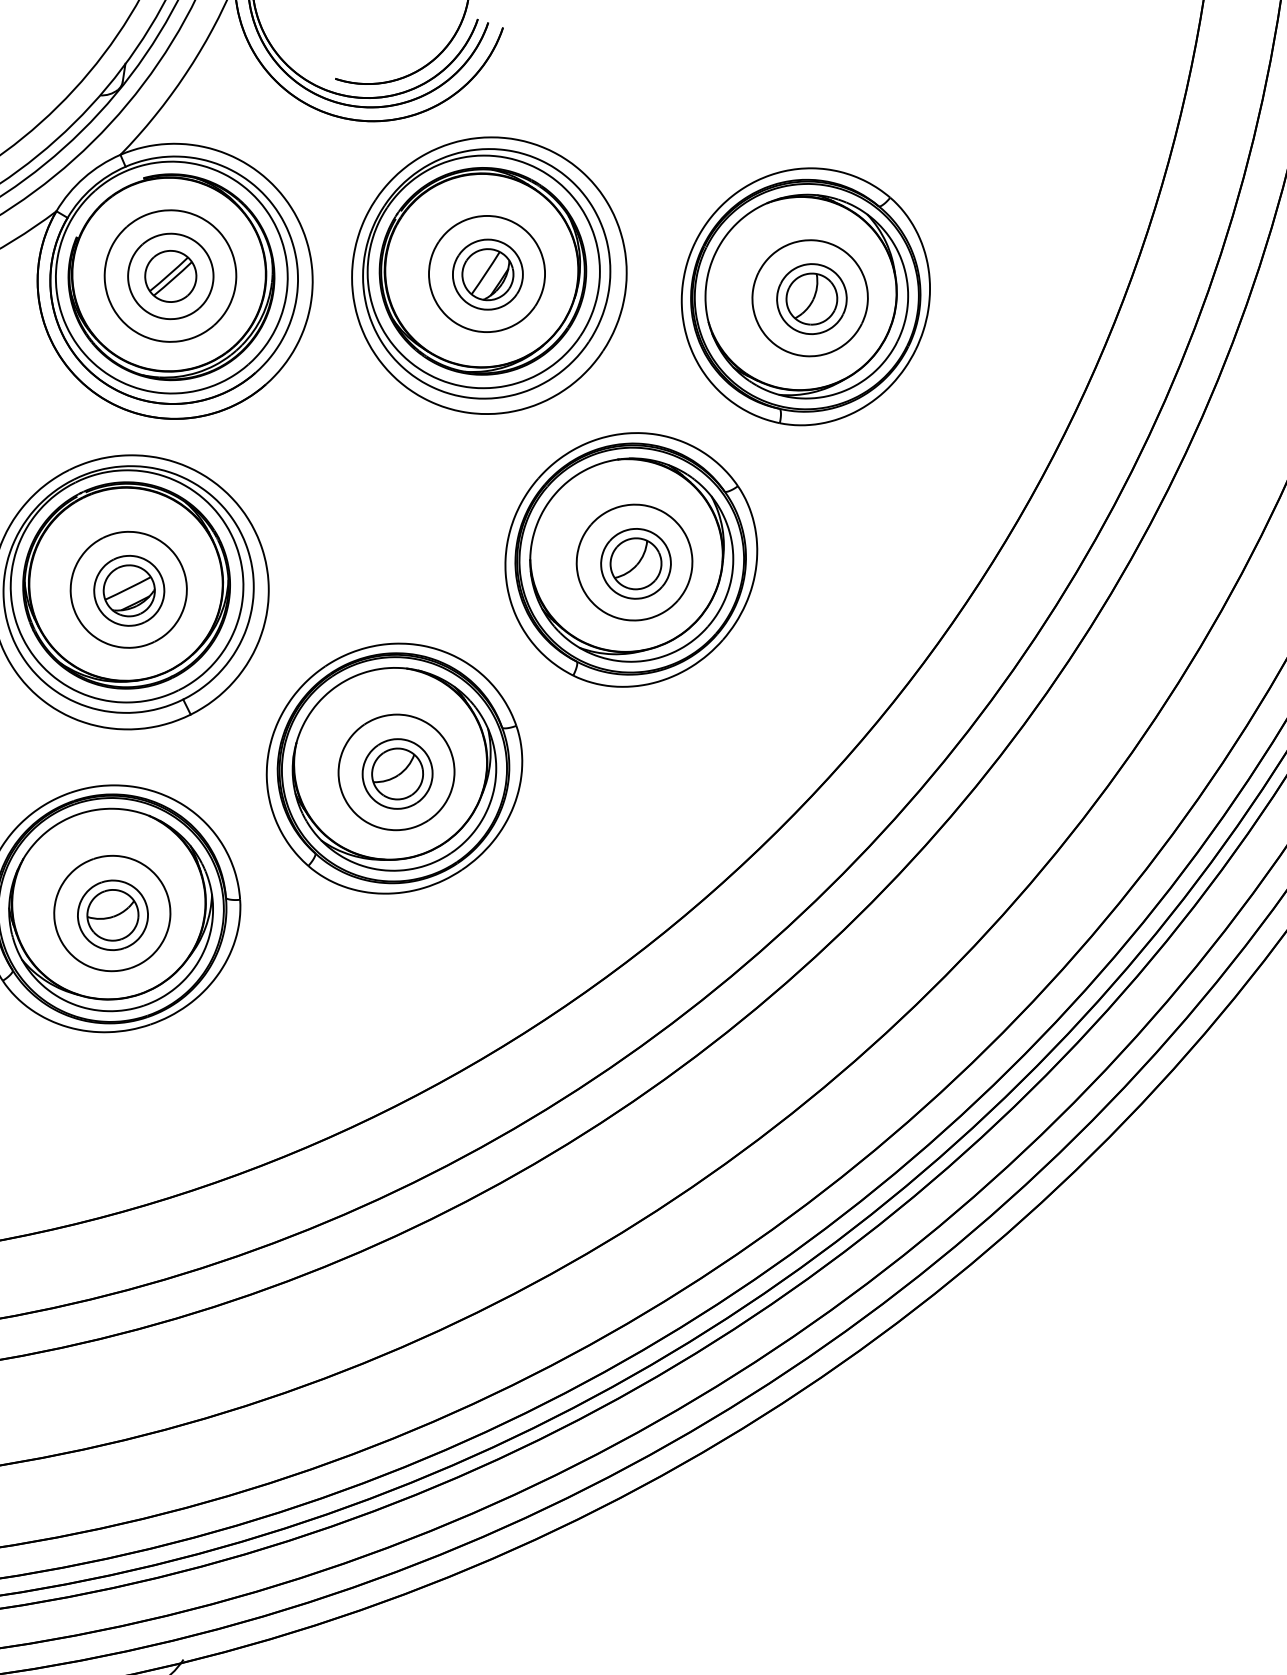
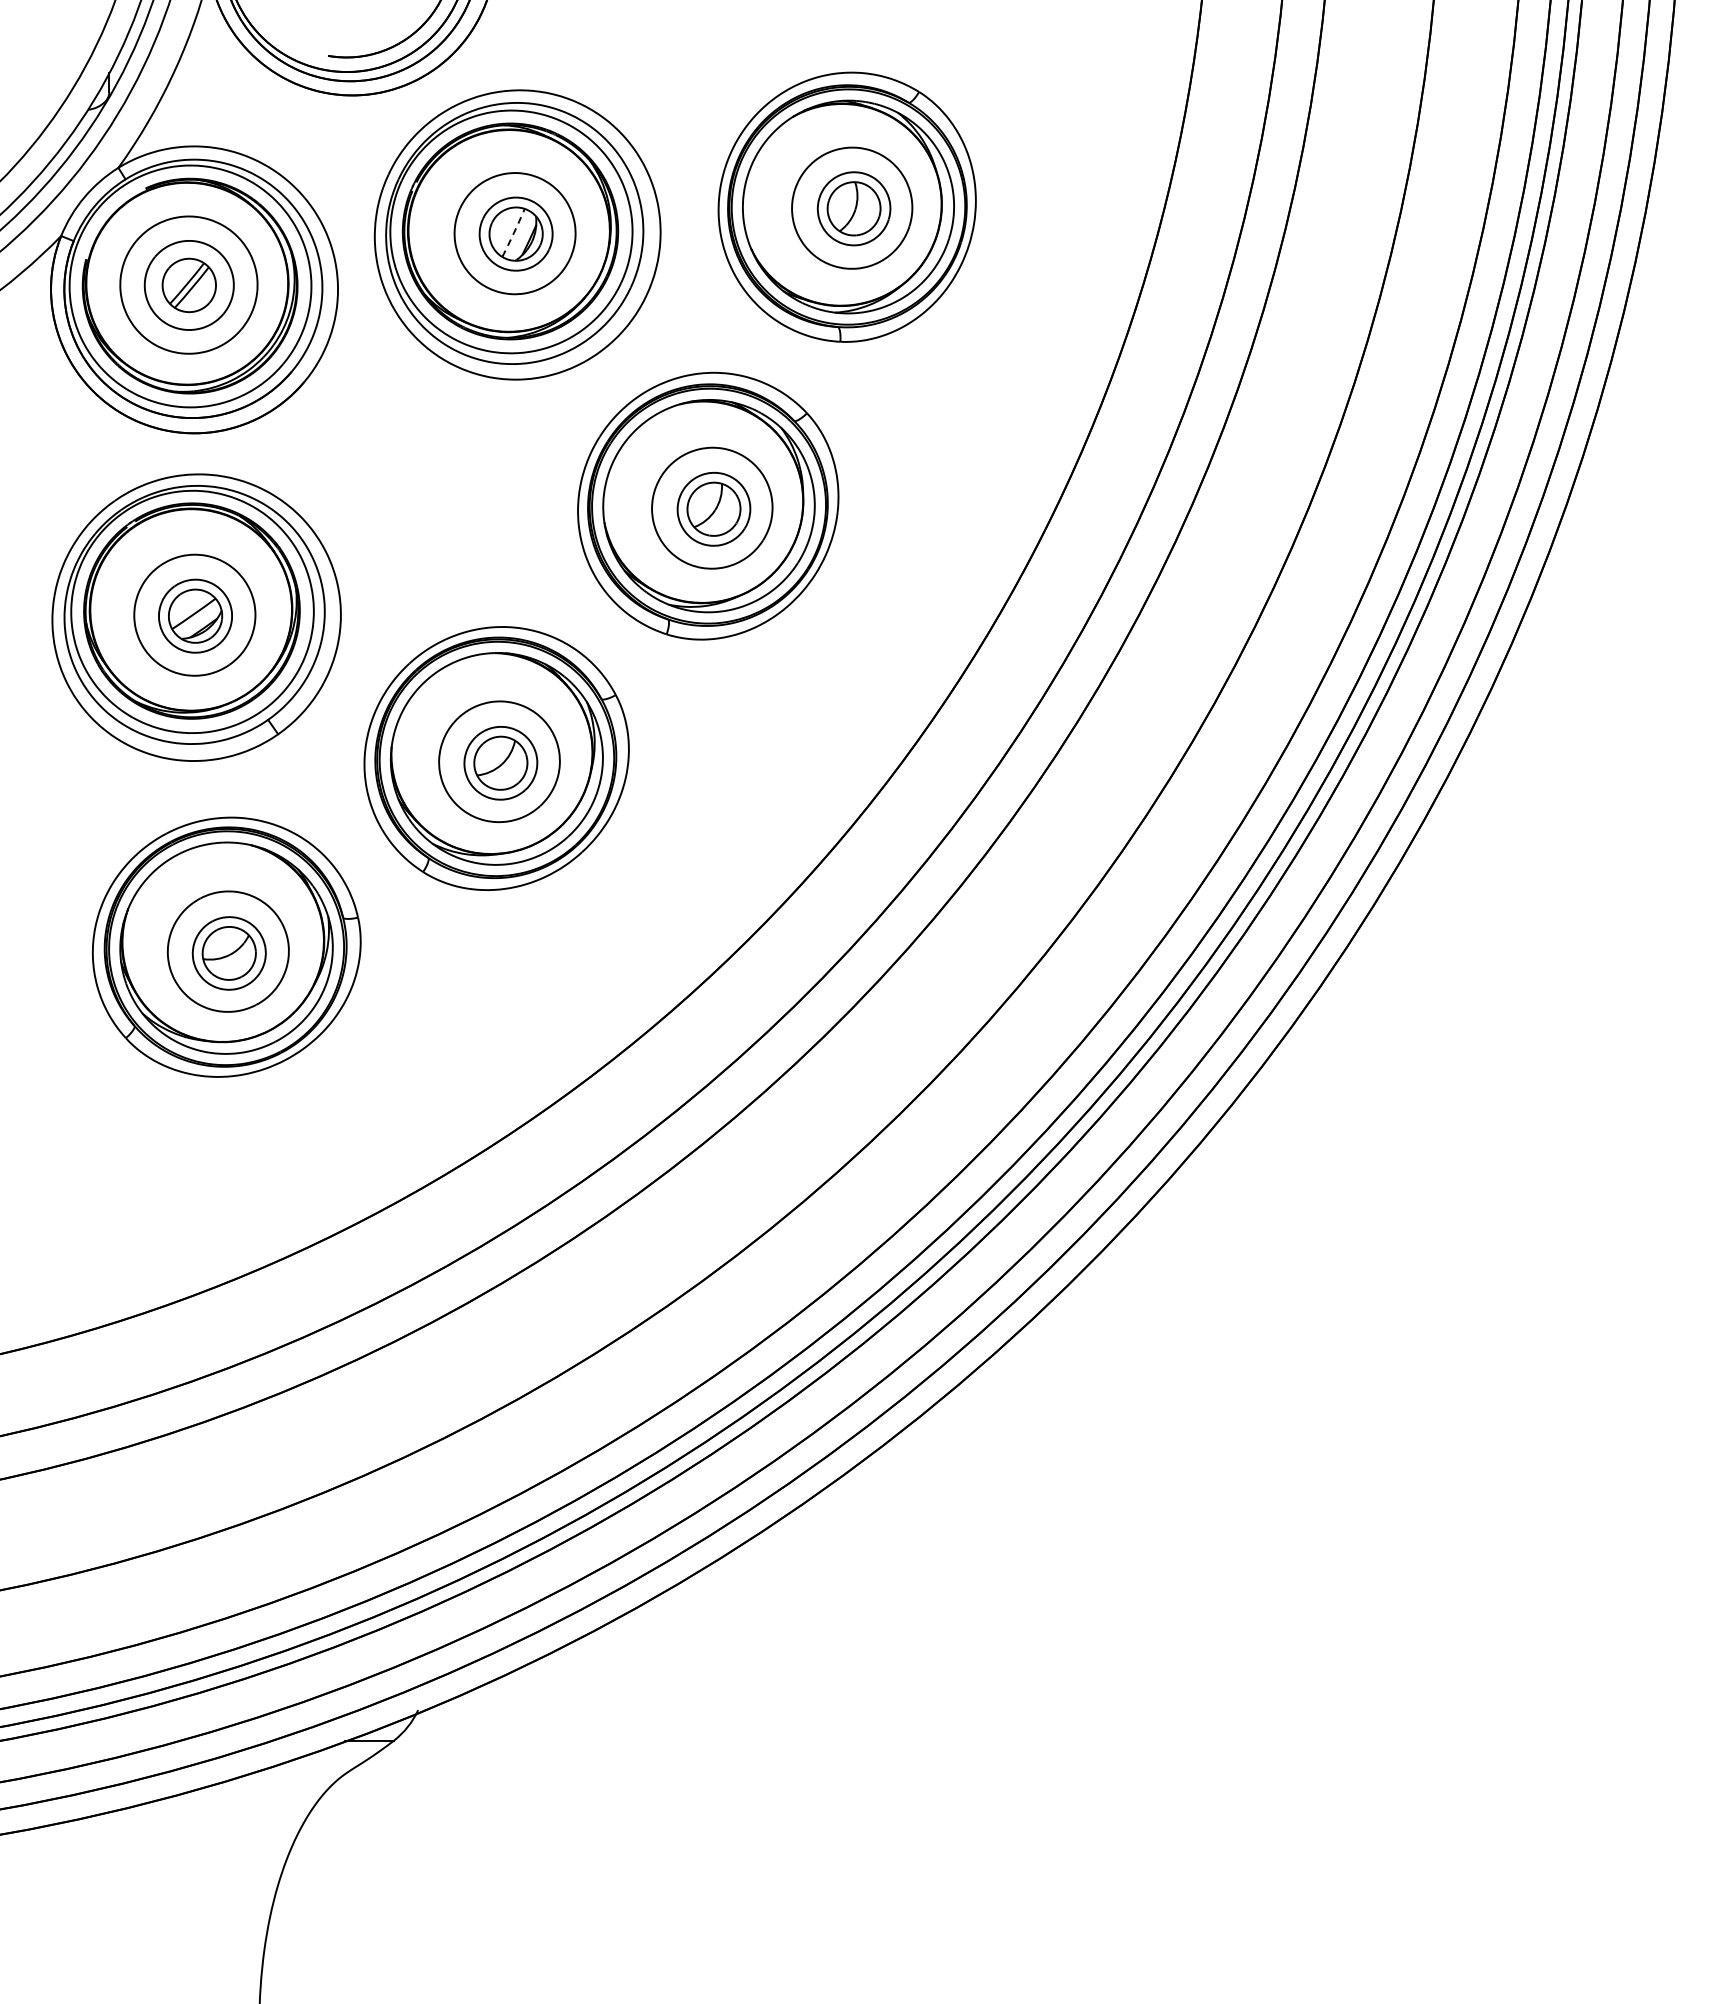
arc: (485, 273) -> (513, 233), solid -> dashed

